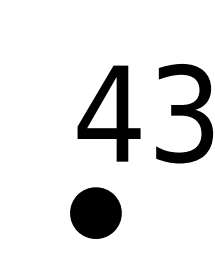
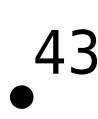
part: (95, 211) -> (21, 96), moved

